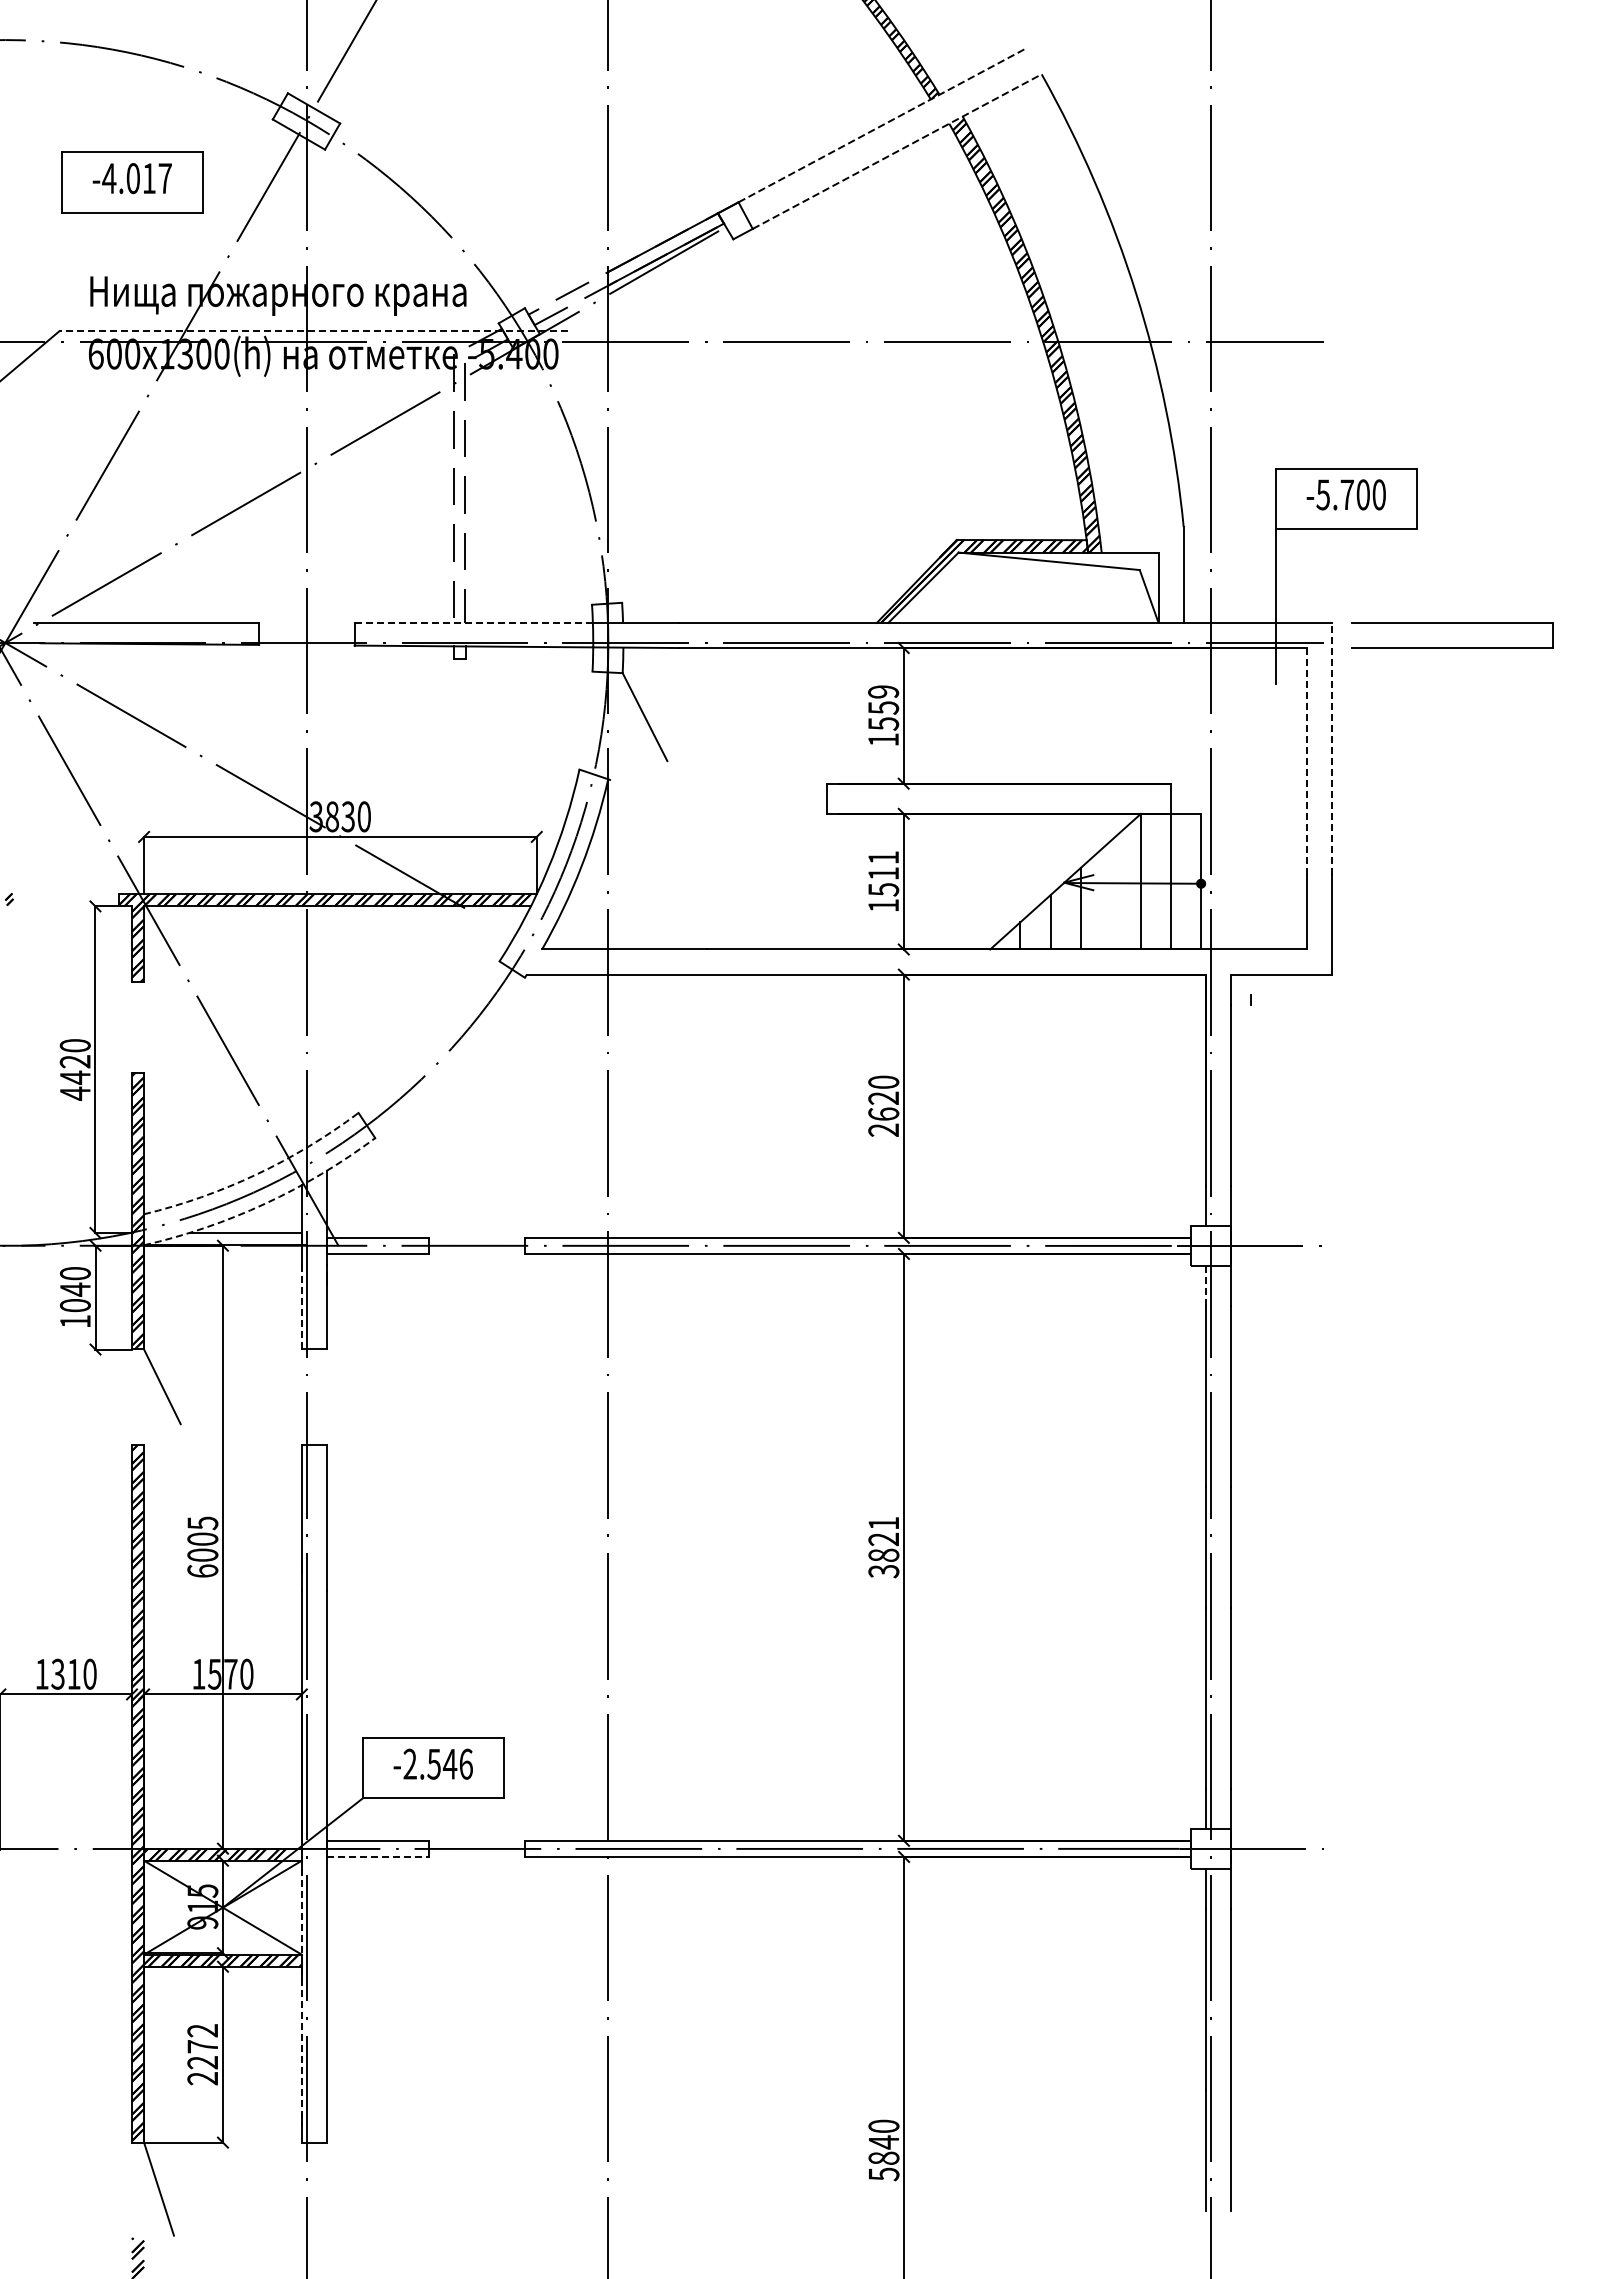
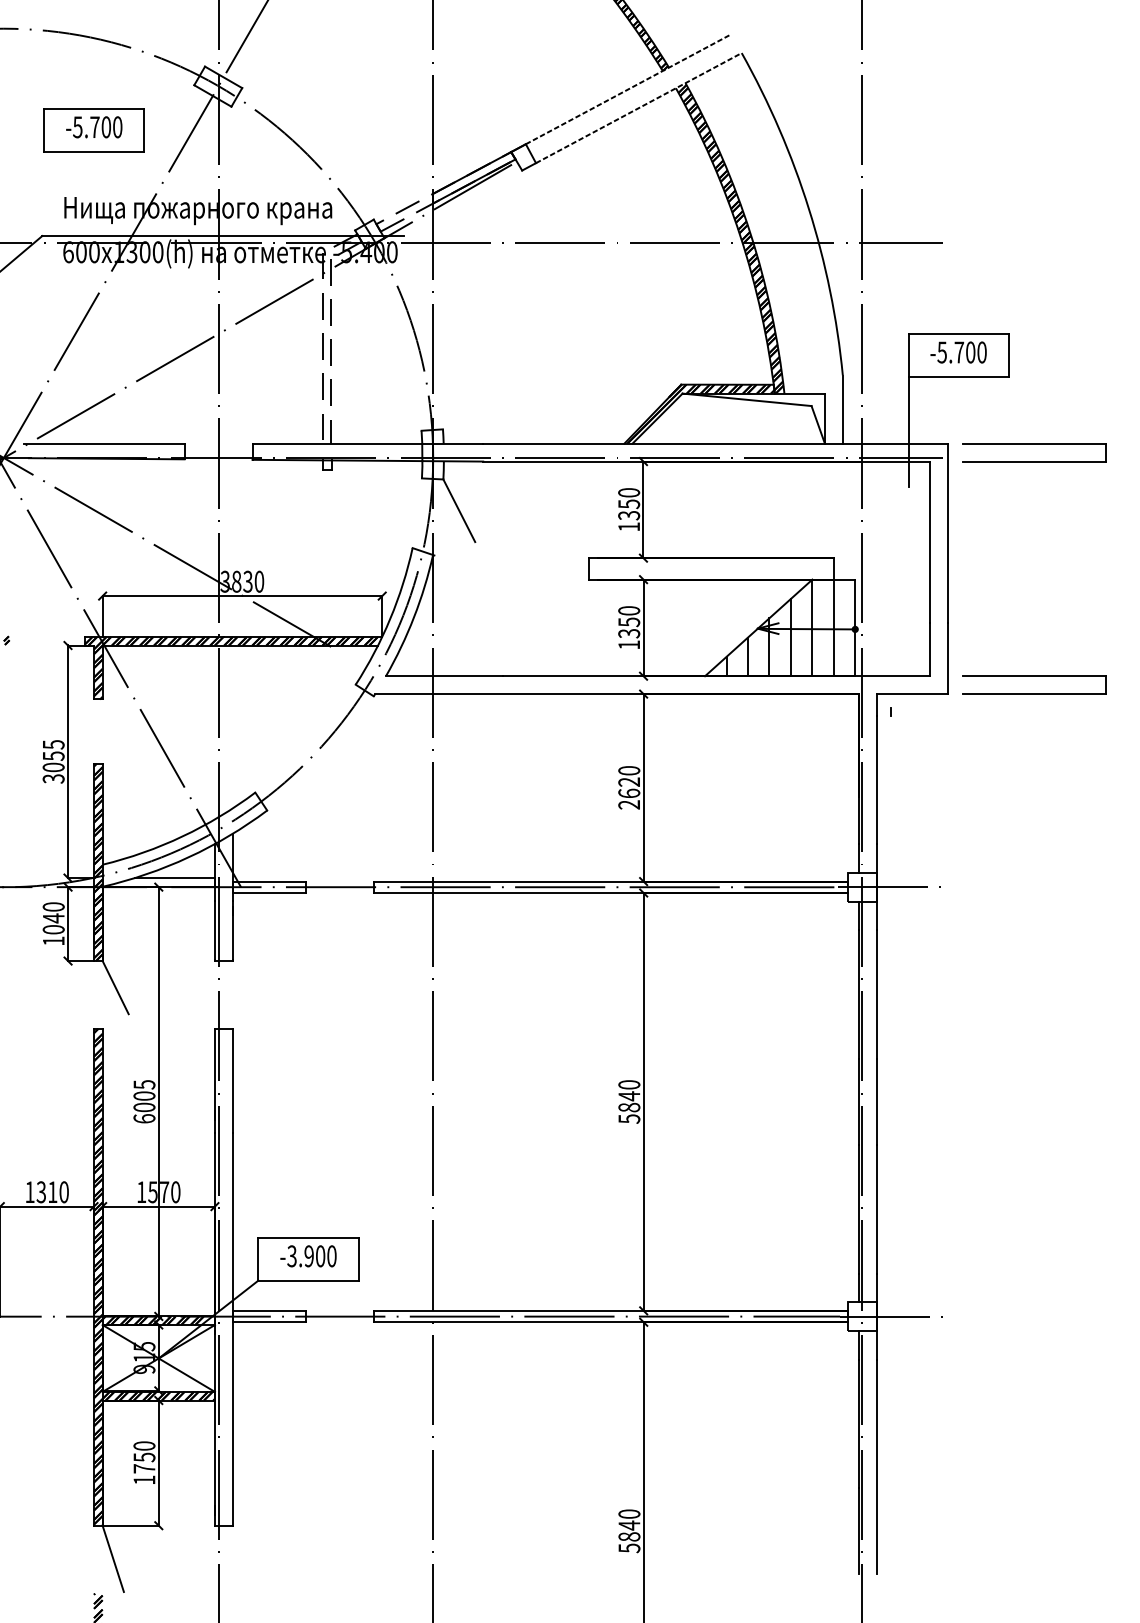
text: (136, 178) -> (97, 127), -4.017 -> -5.700
line: (313, 331) -> (223, 236), dashed -> solid
line: (473, 622) -> (337, 443), dashed -> solid
text: (883, 707) -> (629, 503), 1559 -> 1350
line: (1331, 748) -> (948, 533), dashed -> solid
line: (1306, 760) -> (930, 541), dashed -> solid
text: (883, 873) -> (629, 622), 1511 -> 1350
line: (1110, 894) -> (790, 637), added
part: (1452, 949) -> (1034, 676), added
text: (74, 1069) -> (53, 761), 4420 -> 3055
arc: (256, 1174) -> (182, 836), dashed -> solid
arc: (265, 1203) -> (189, 857), dashed -> solid
line: (1206, 1286) -> (859, 916), dashed -> solid
line: (301, 1306) -> (214, 930), dashed -> solid
text: (883, 1546) -> (629, 1101), 3821 -> 5840
text: (437, 1763) -> (311, 1255), -2.546 -> -3.900
line: (378, 1856) -> (269, 1322), dashed -> solid
line: (301, 1998) -> (214, 1423), dashed -> solid
text: (202, 2054) -> (144, 1462), 2272 -> 1750

